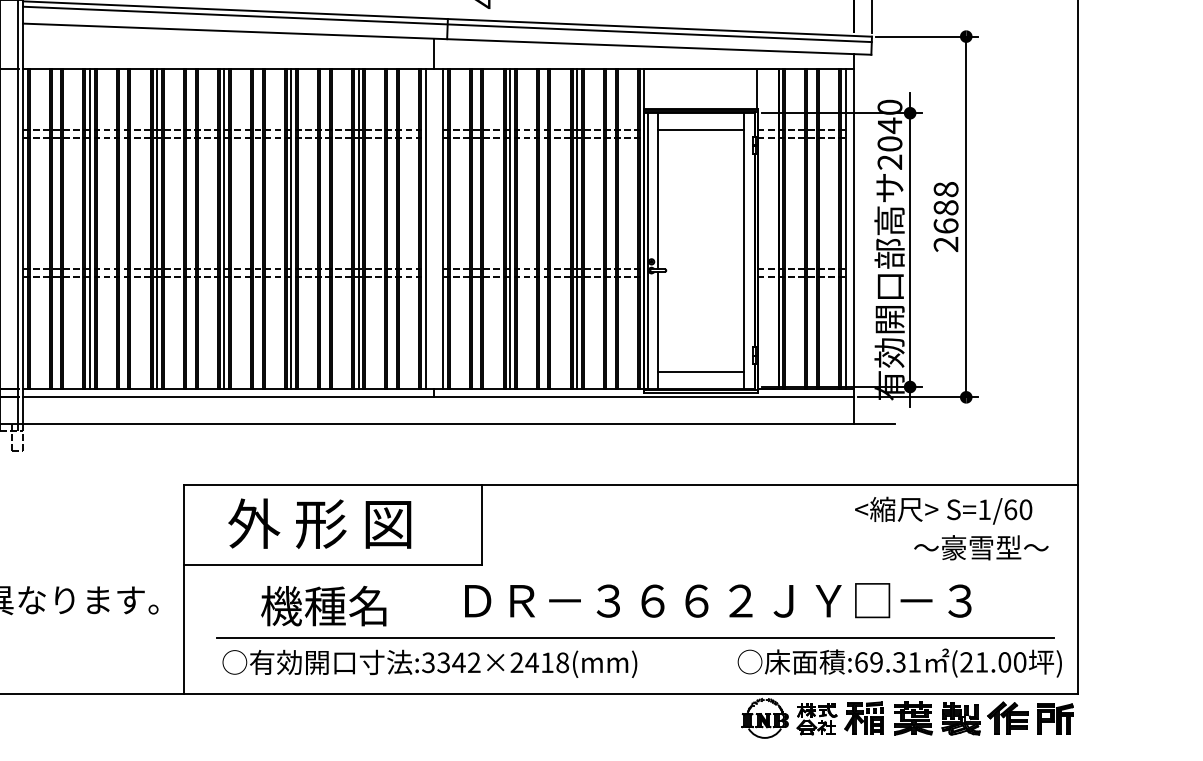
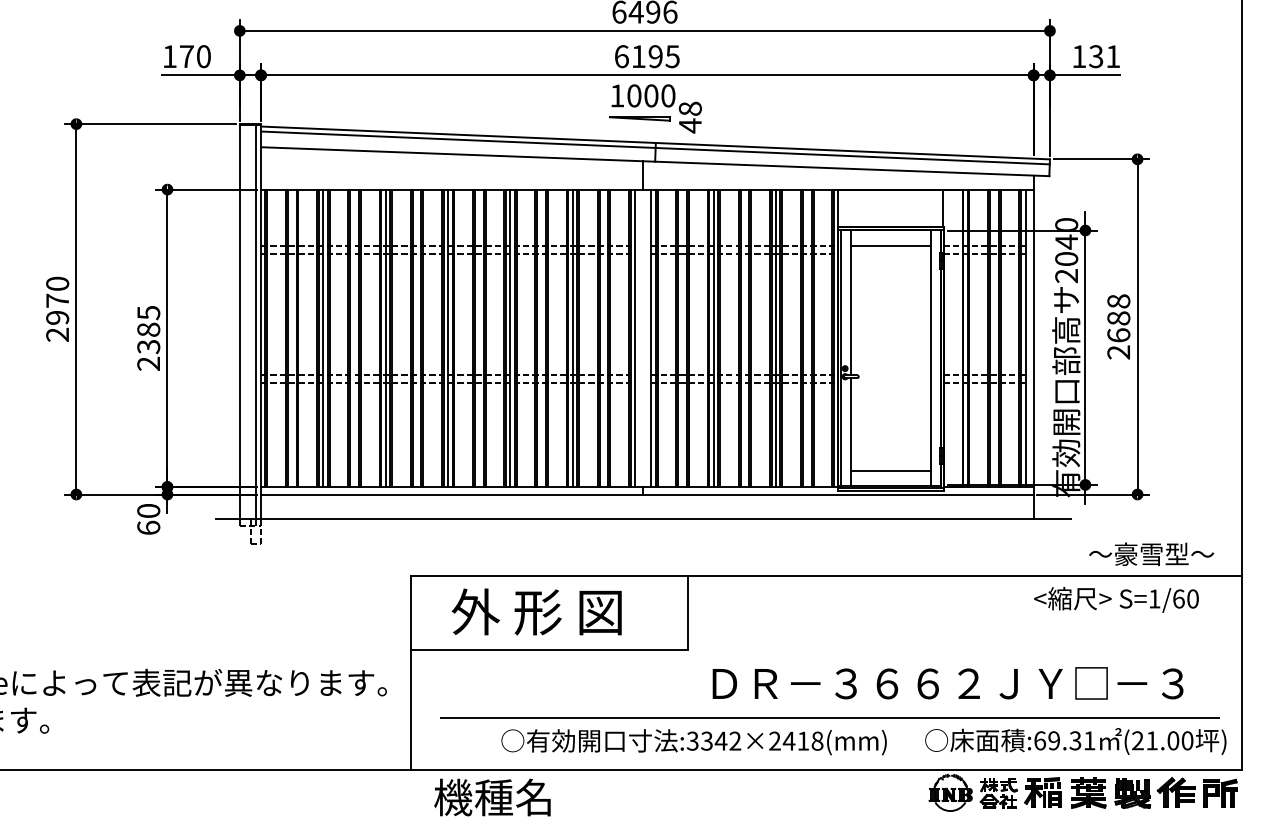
text: (981, 546) -> (1151, 553), moved
text: (717, 600) -> (947, 683), moved
text: (323, 606) -> (492, 797), moved
text: (429, 664) -> (693, 742), moved

